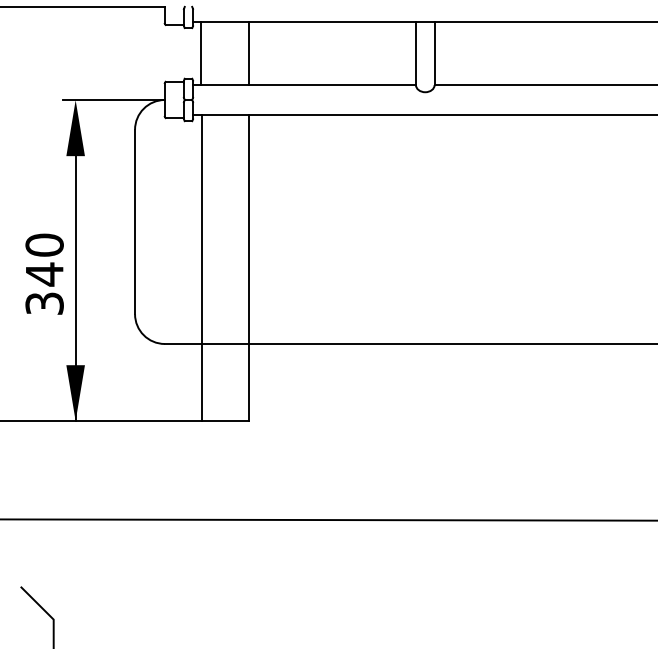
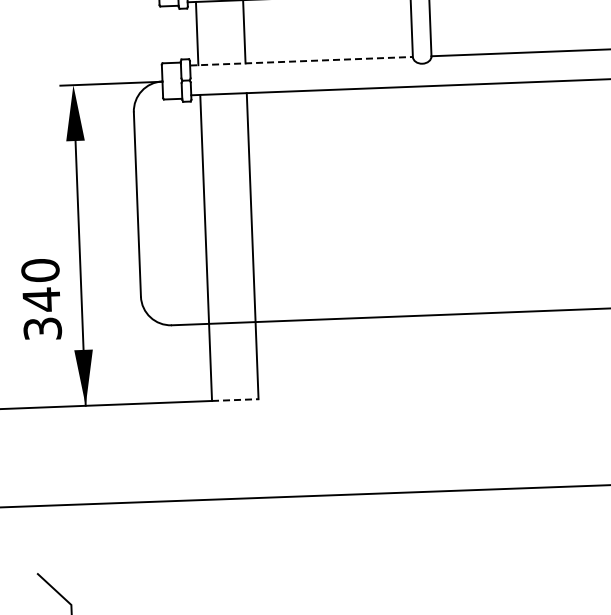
line: (305, 85) -> (302, 61), solid -> dashed
text: (44, 273) -> (41, 298), moved
line: (225, 421) -> (235, 400), solid -> dashed

